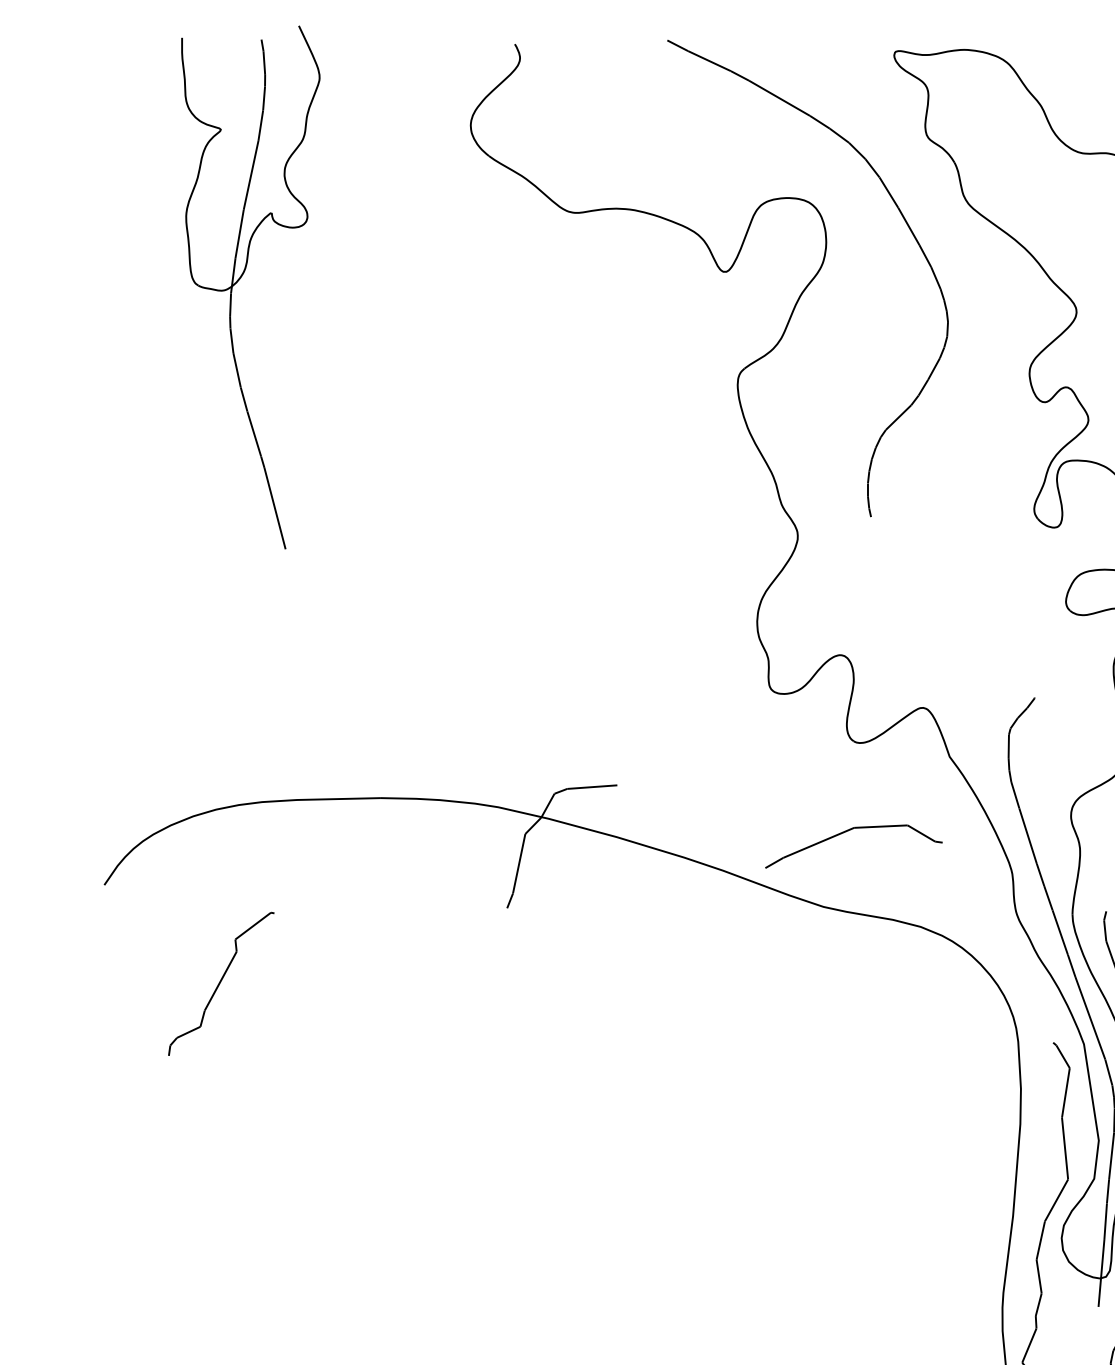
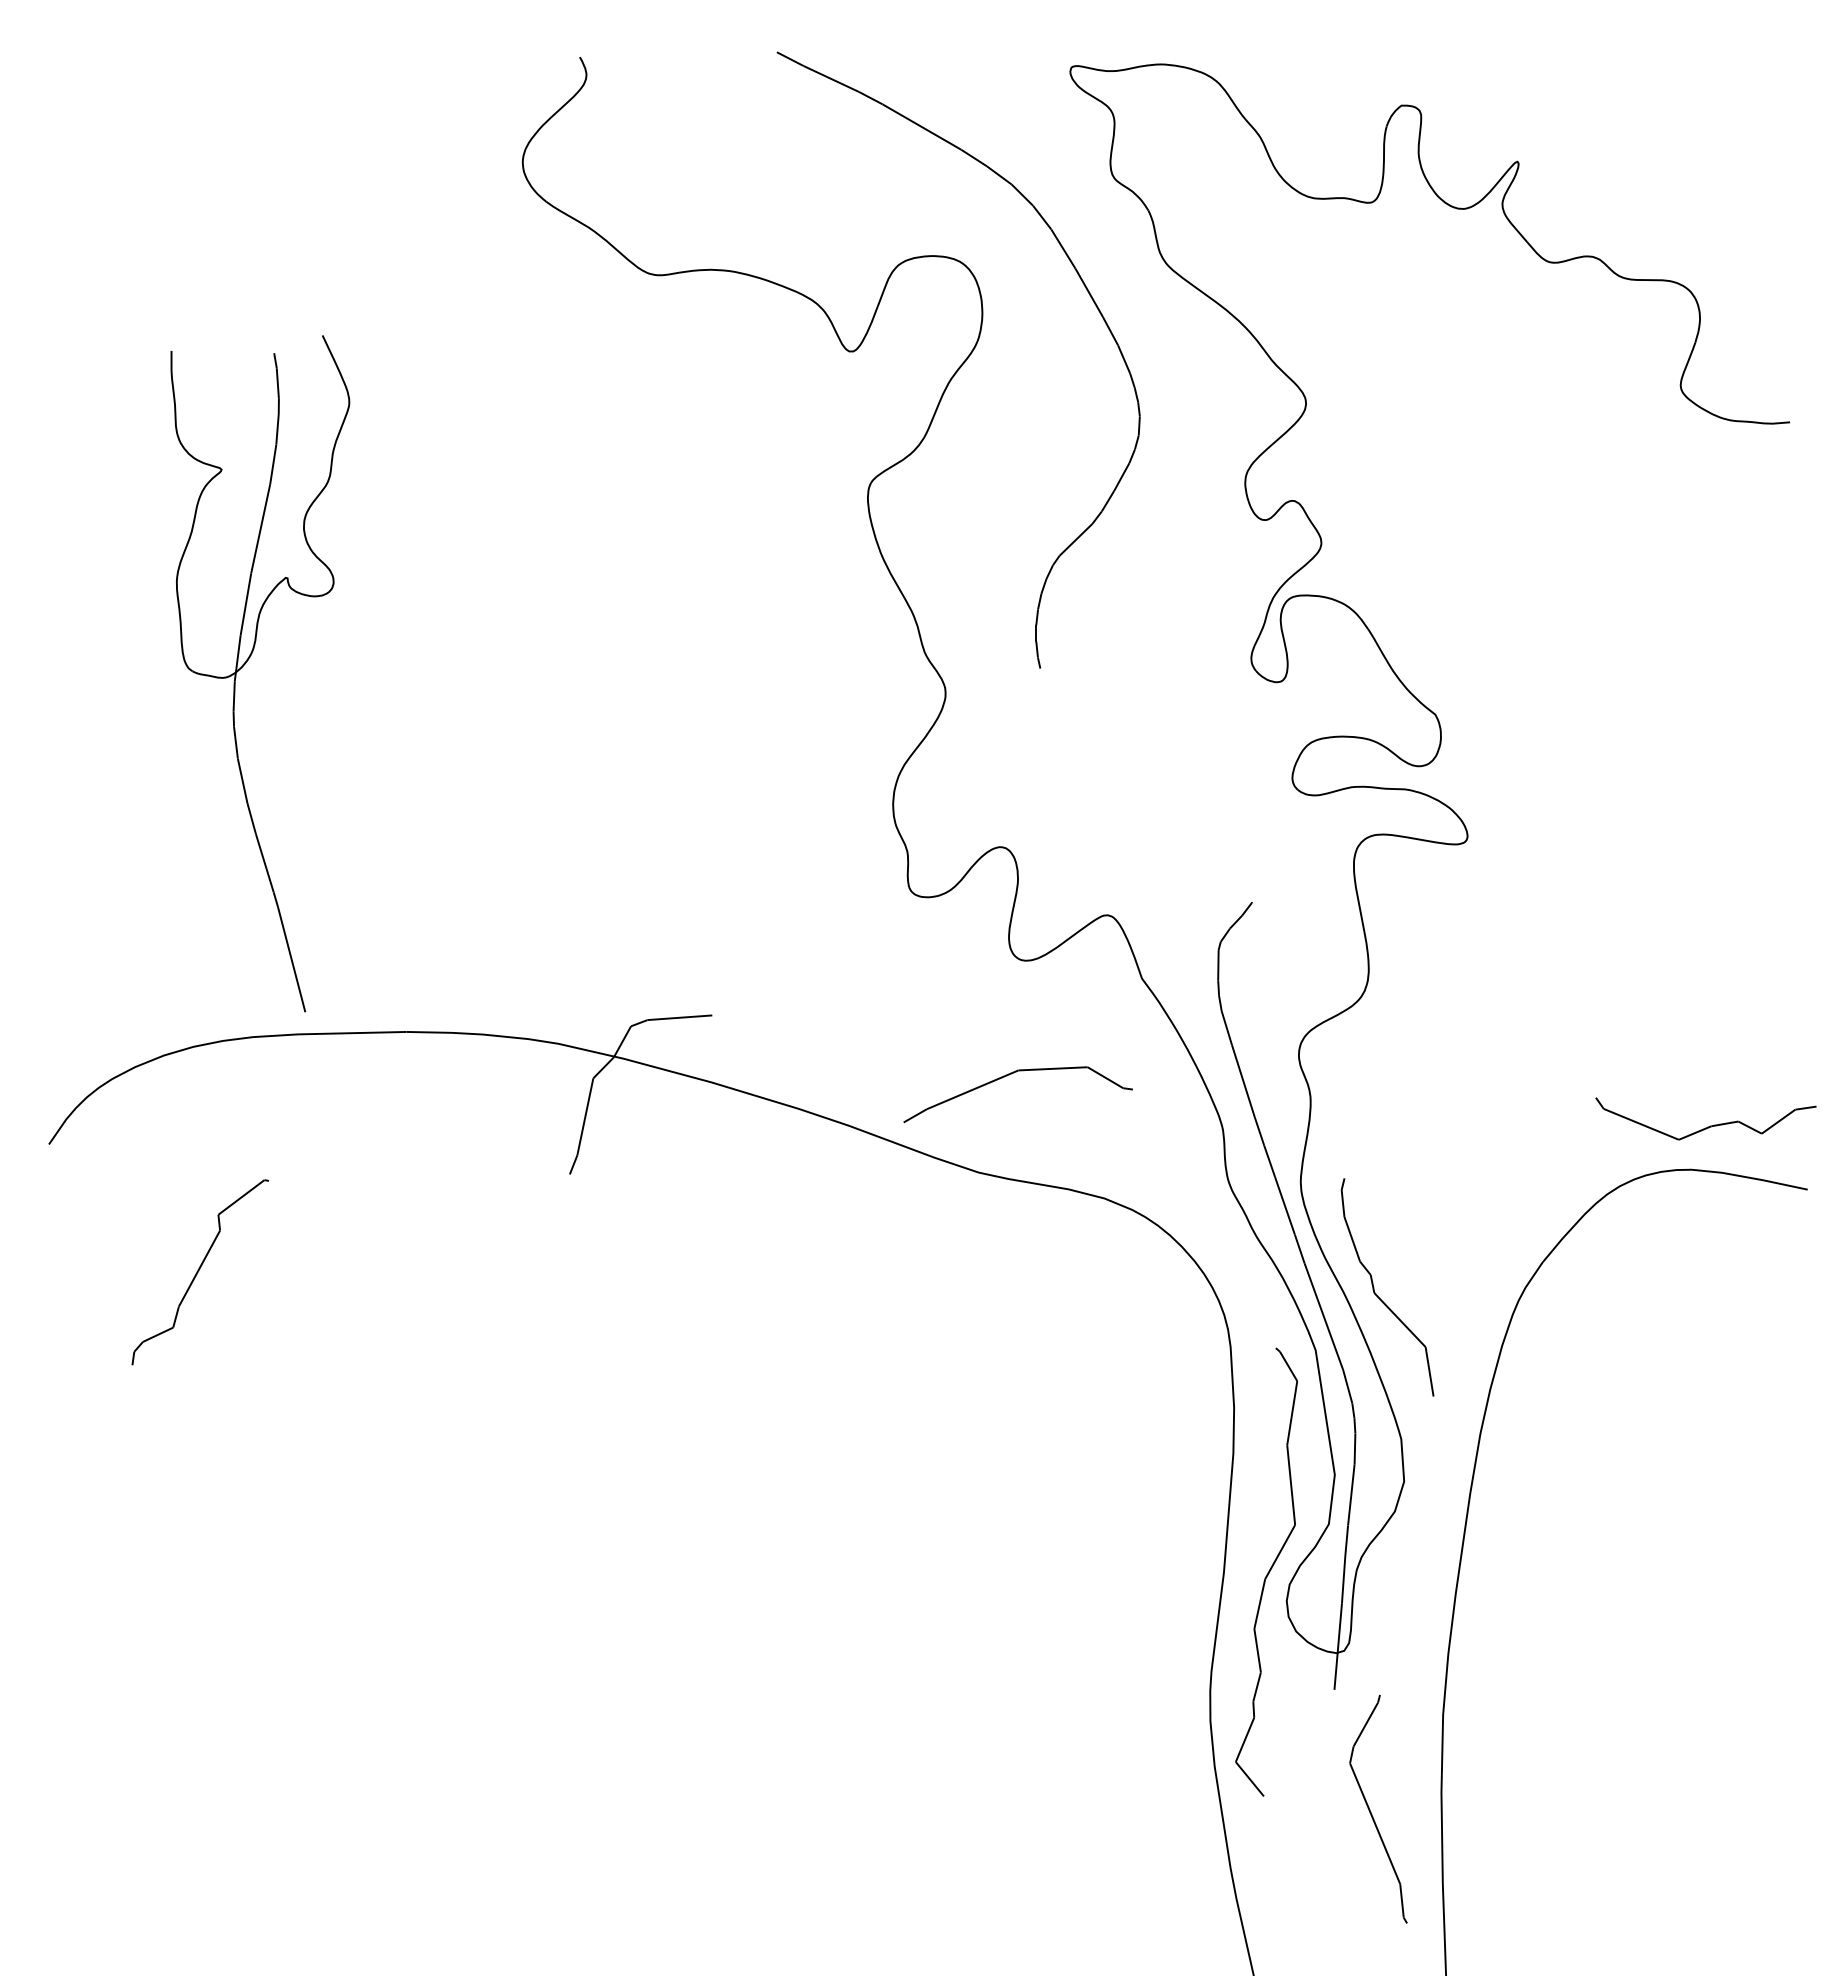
part: (240, 279) -> (246, 663), moved

